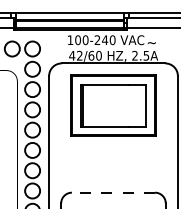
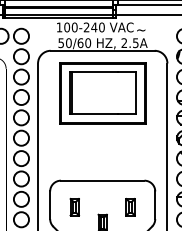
text: (75, 56) -> (64, 43), 42/60 -> 50/60
line: (113, 192) -> (102, 180), dashed -> solid

